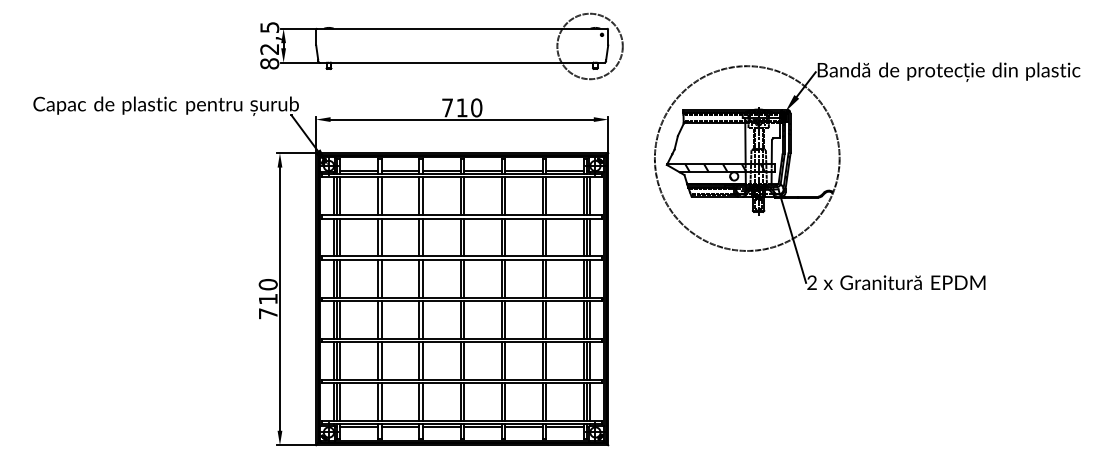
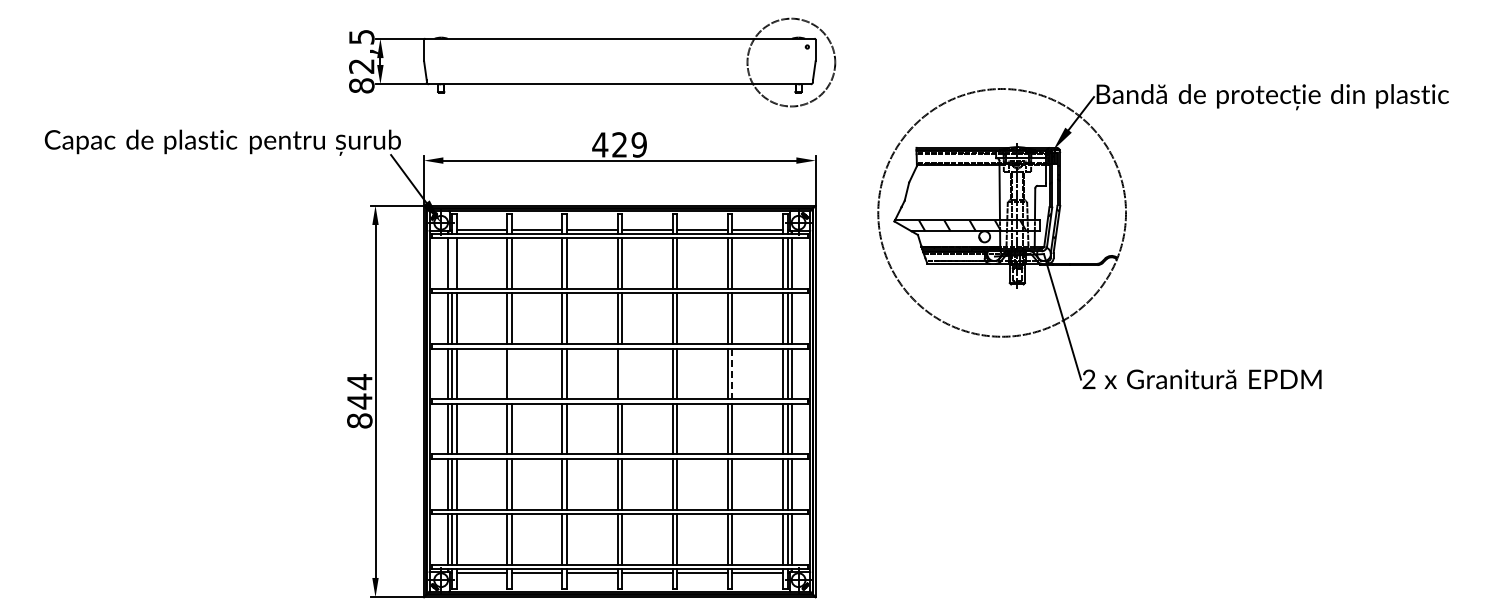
text: (461, 107) -> (619, 144), 710 -> 429
line: (337, 196) -> (452, 263), removed
line: (381, 278) -> (511, 373), removed
line: (464, 278) -> (622, 373), removed
line: (546, 279) -> (732, 374), solid -> dashed
text: (268, 299) -> (359, 401), 710 -> 844

